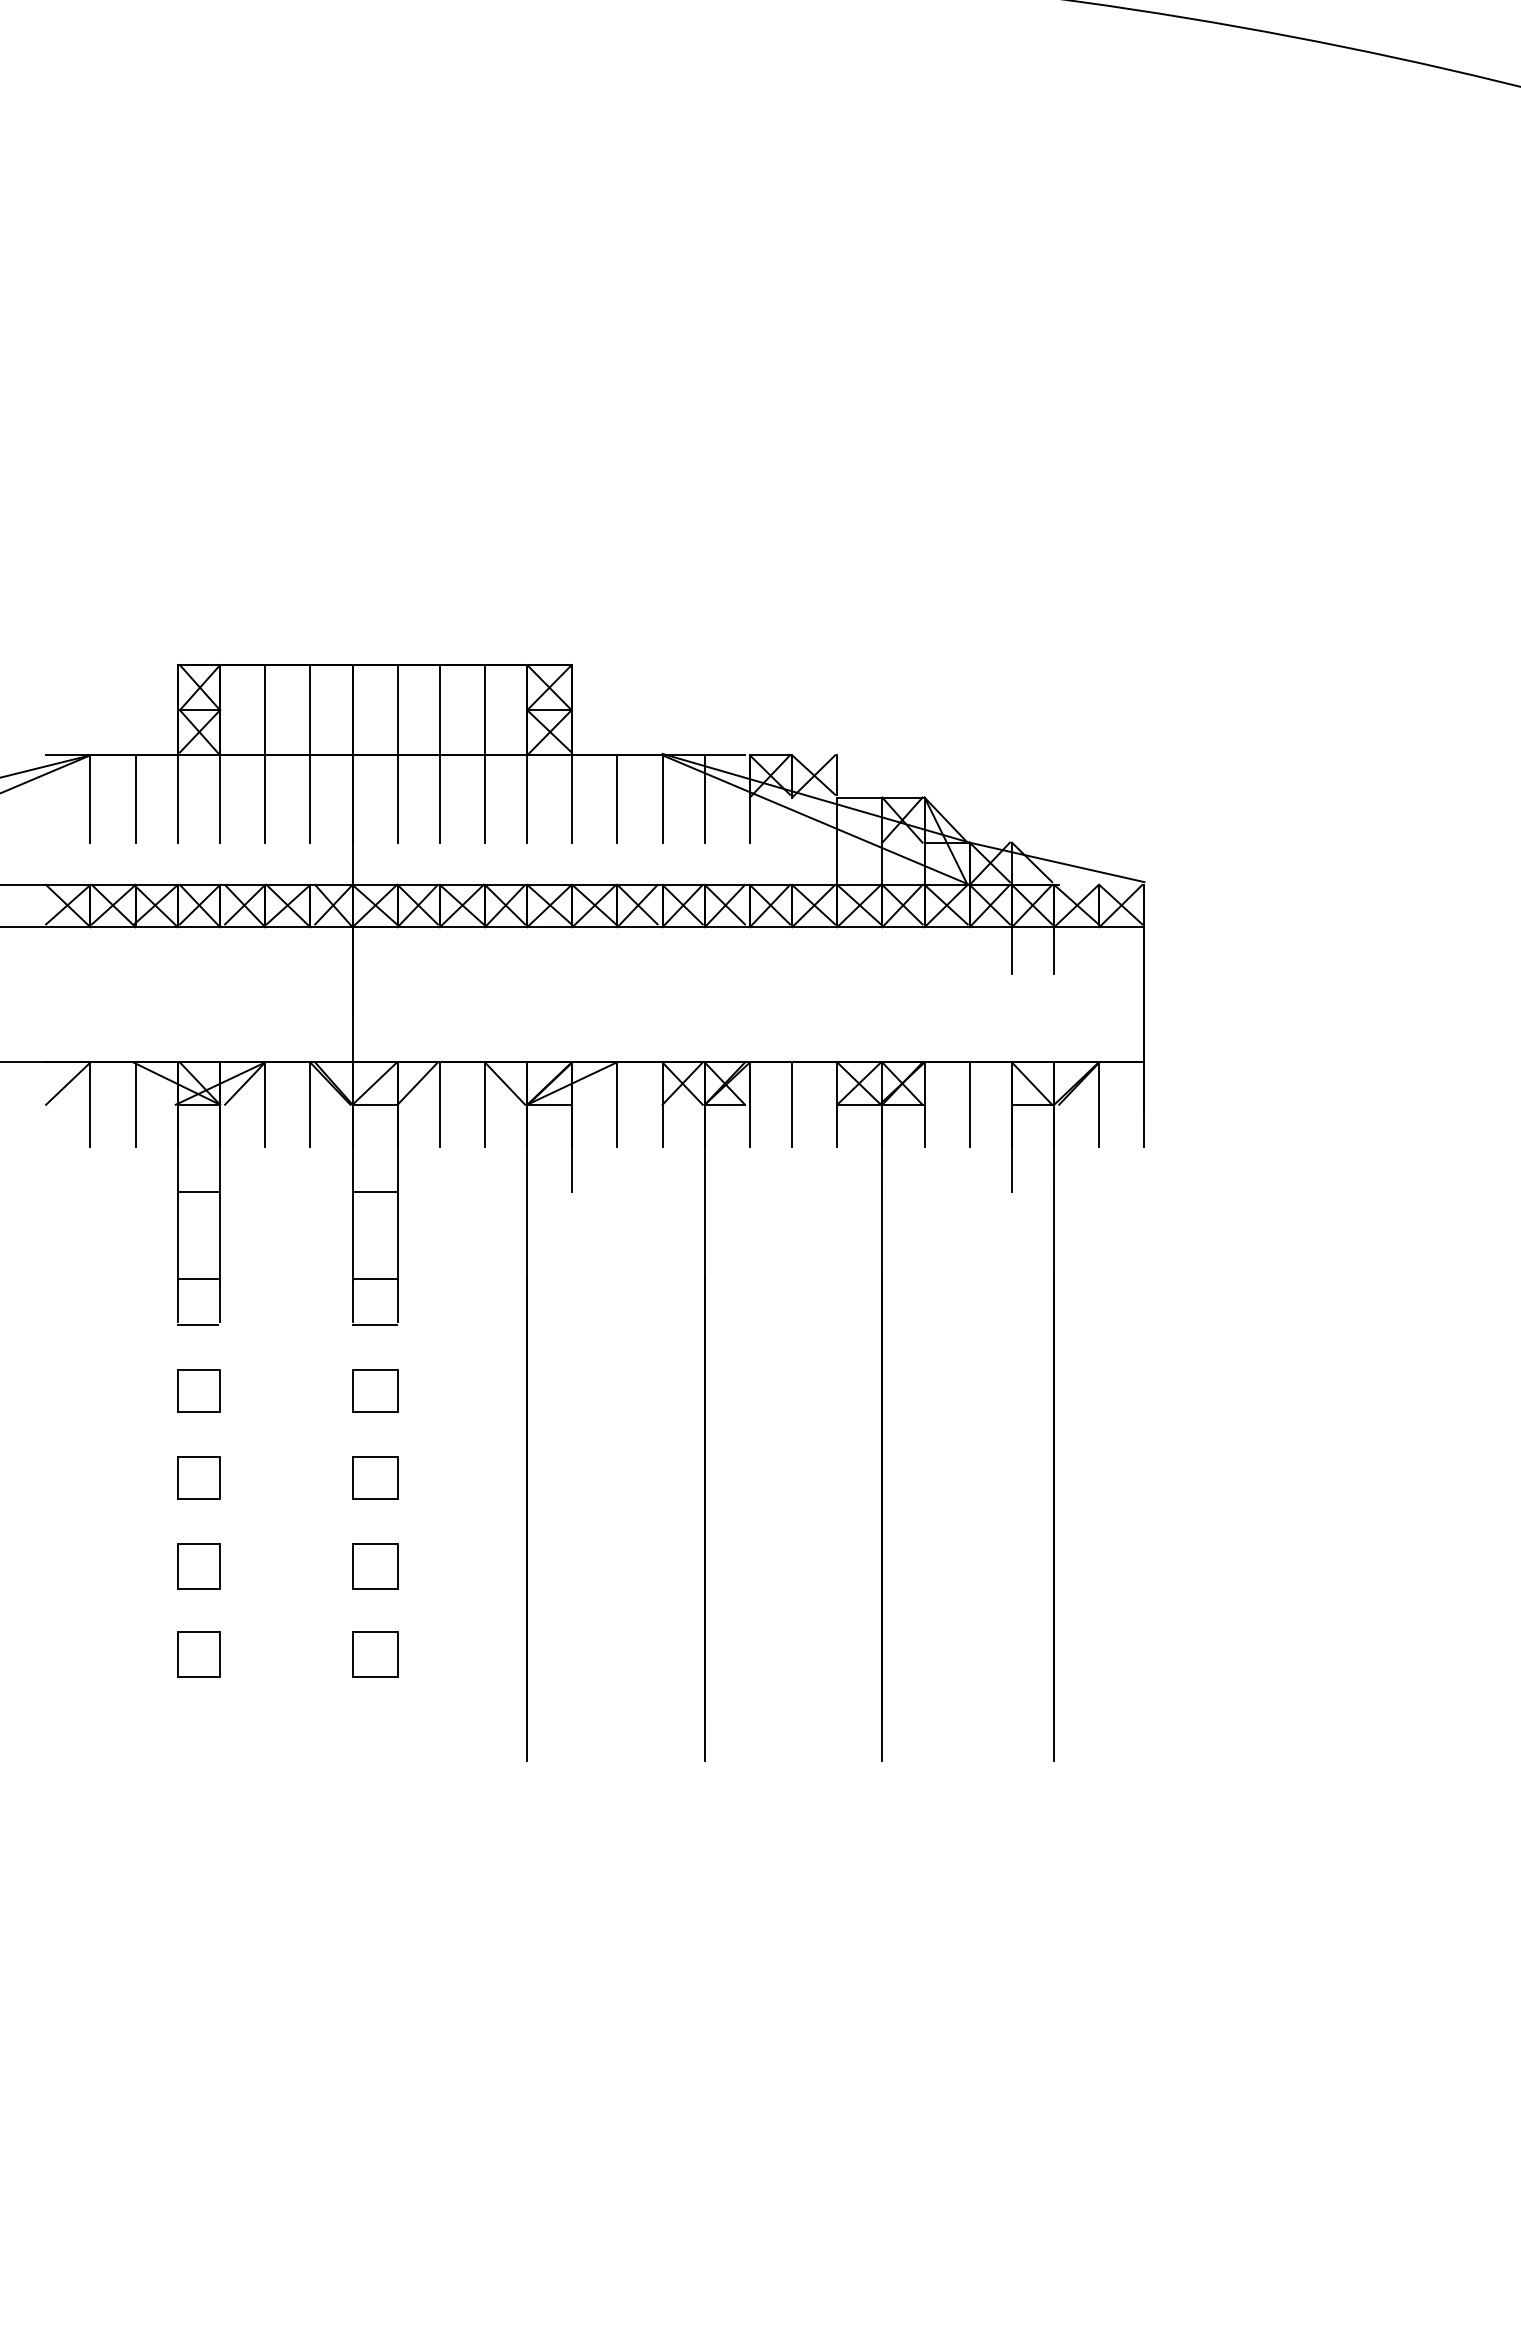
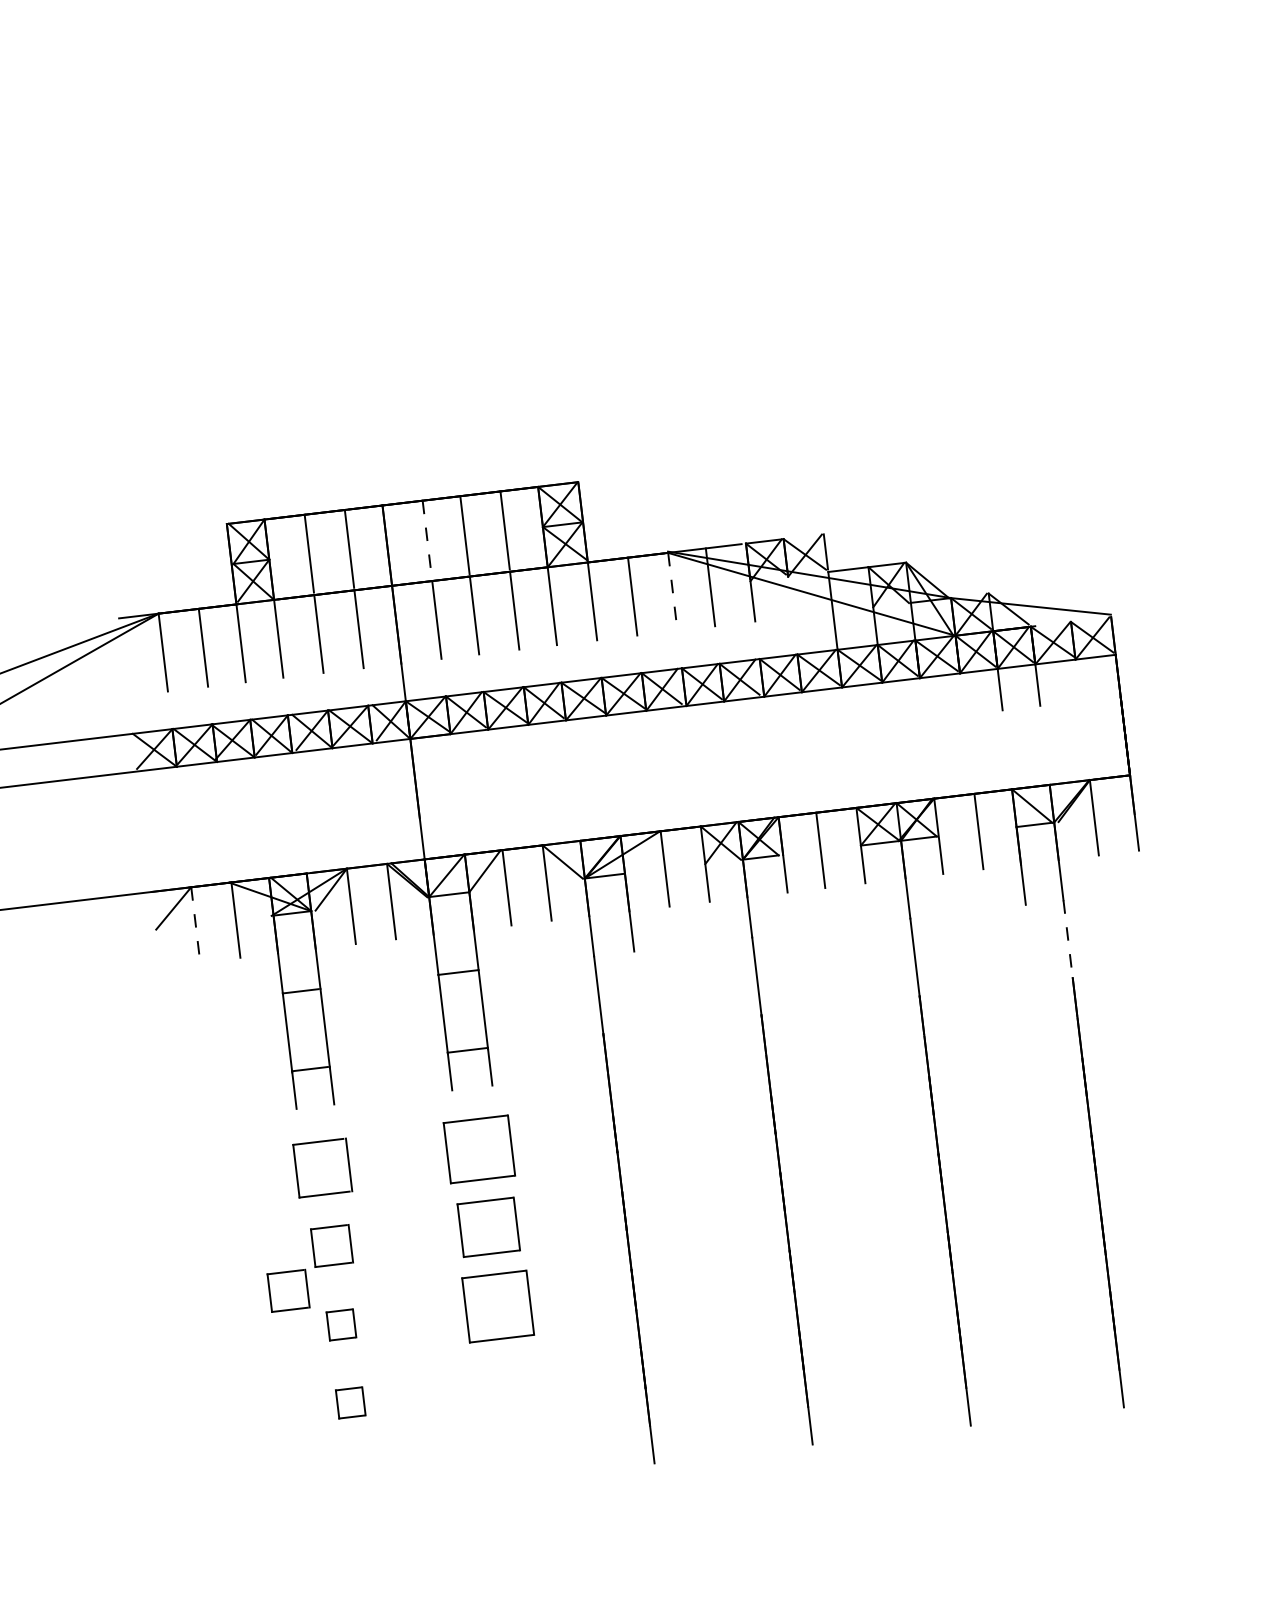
line: (397, 708) -> (427, 539), solid -> dashed
line: (662, 799) -> (672, 592), solid -> dashed
line: (90, 1105) -> (195, 925), solid -> dashed
line: (1054, 1237) -> (1068, 940), solid -> dashed
line: (197, 1324) -> (314, 1109), removed
line: (374, 1324) -> (472, 1090), removed
part: (198, 1390) -> (322, 1167), size x1.4
part: (375, 1390) -> (479, 1149), size x1.6
part: (375, 1477) -> (489, 1226), size x1.4
part: (144, 1521) -> (288, 1290), added
part: (198, 1566) -> (341, 1324), size x0.7
part: (375, 1566) -> (498, 1305), size x1.6
part: (198, 1654) -> (350, 1403), size x0.7
part: (375, 1654) -> (508, 1384), removed

